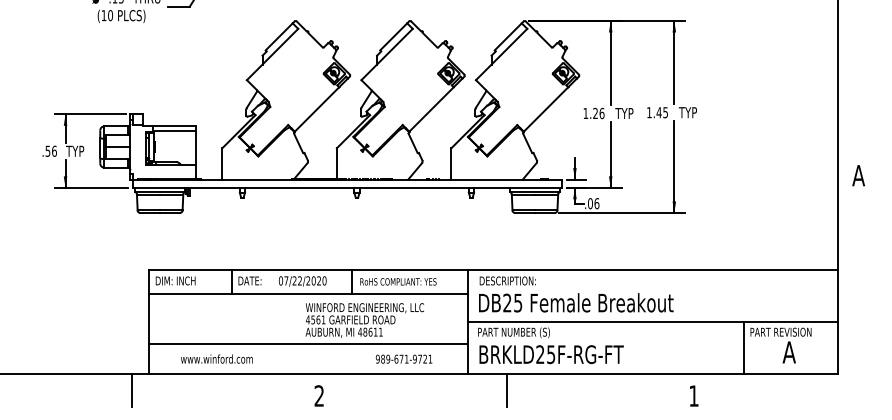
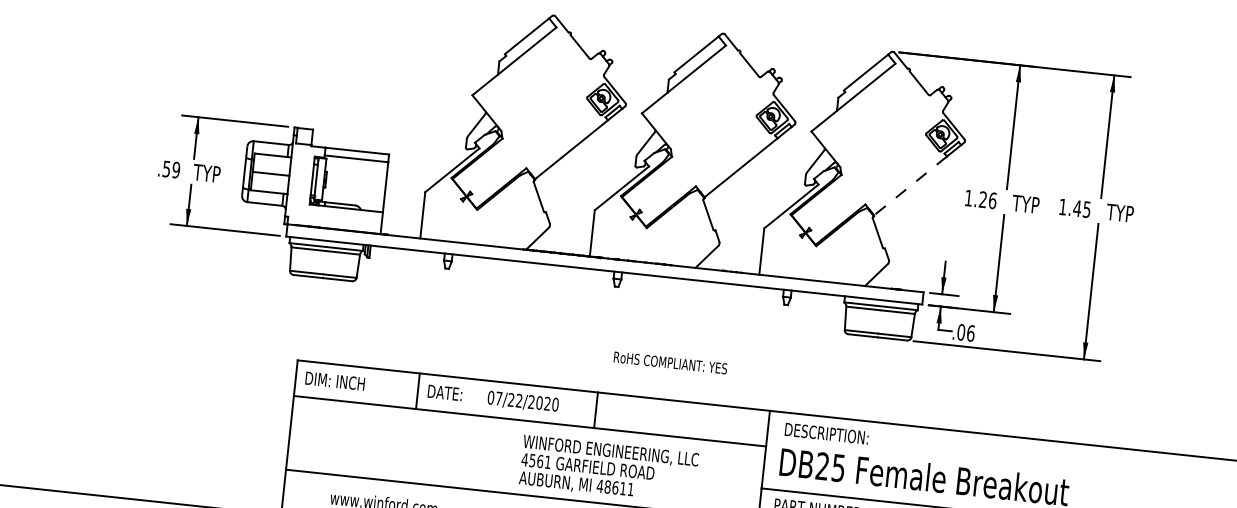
line: (545, 109) -> (909, 185), solid -> dashed
text: (54, 150) -> (176, 168), .56 -> .59
text: (398, 281) -> (670, 362), moved

